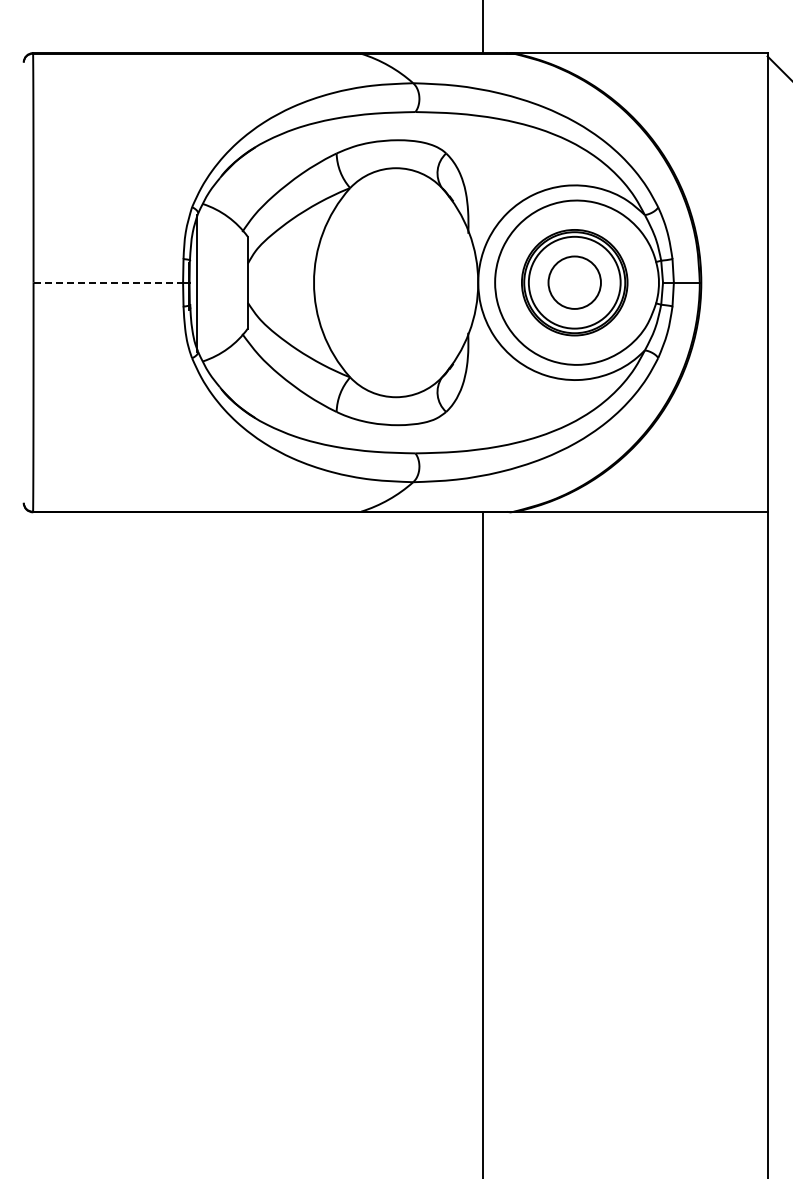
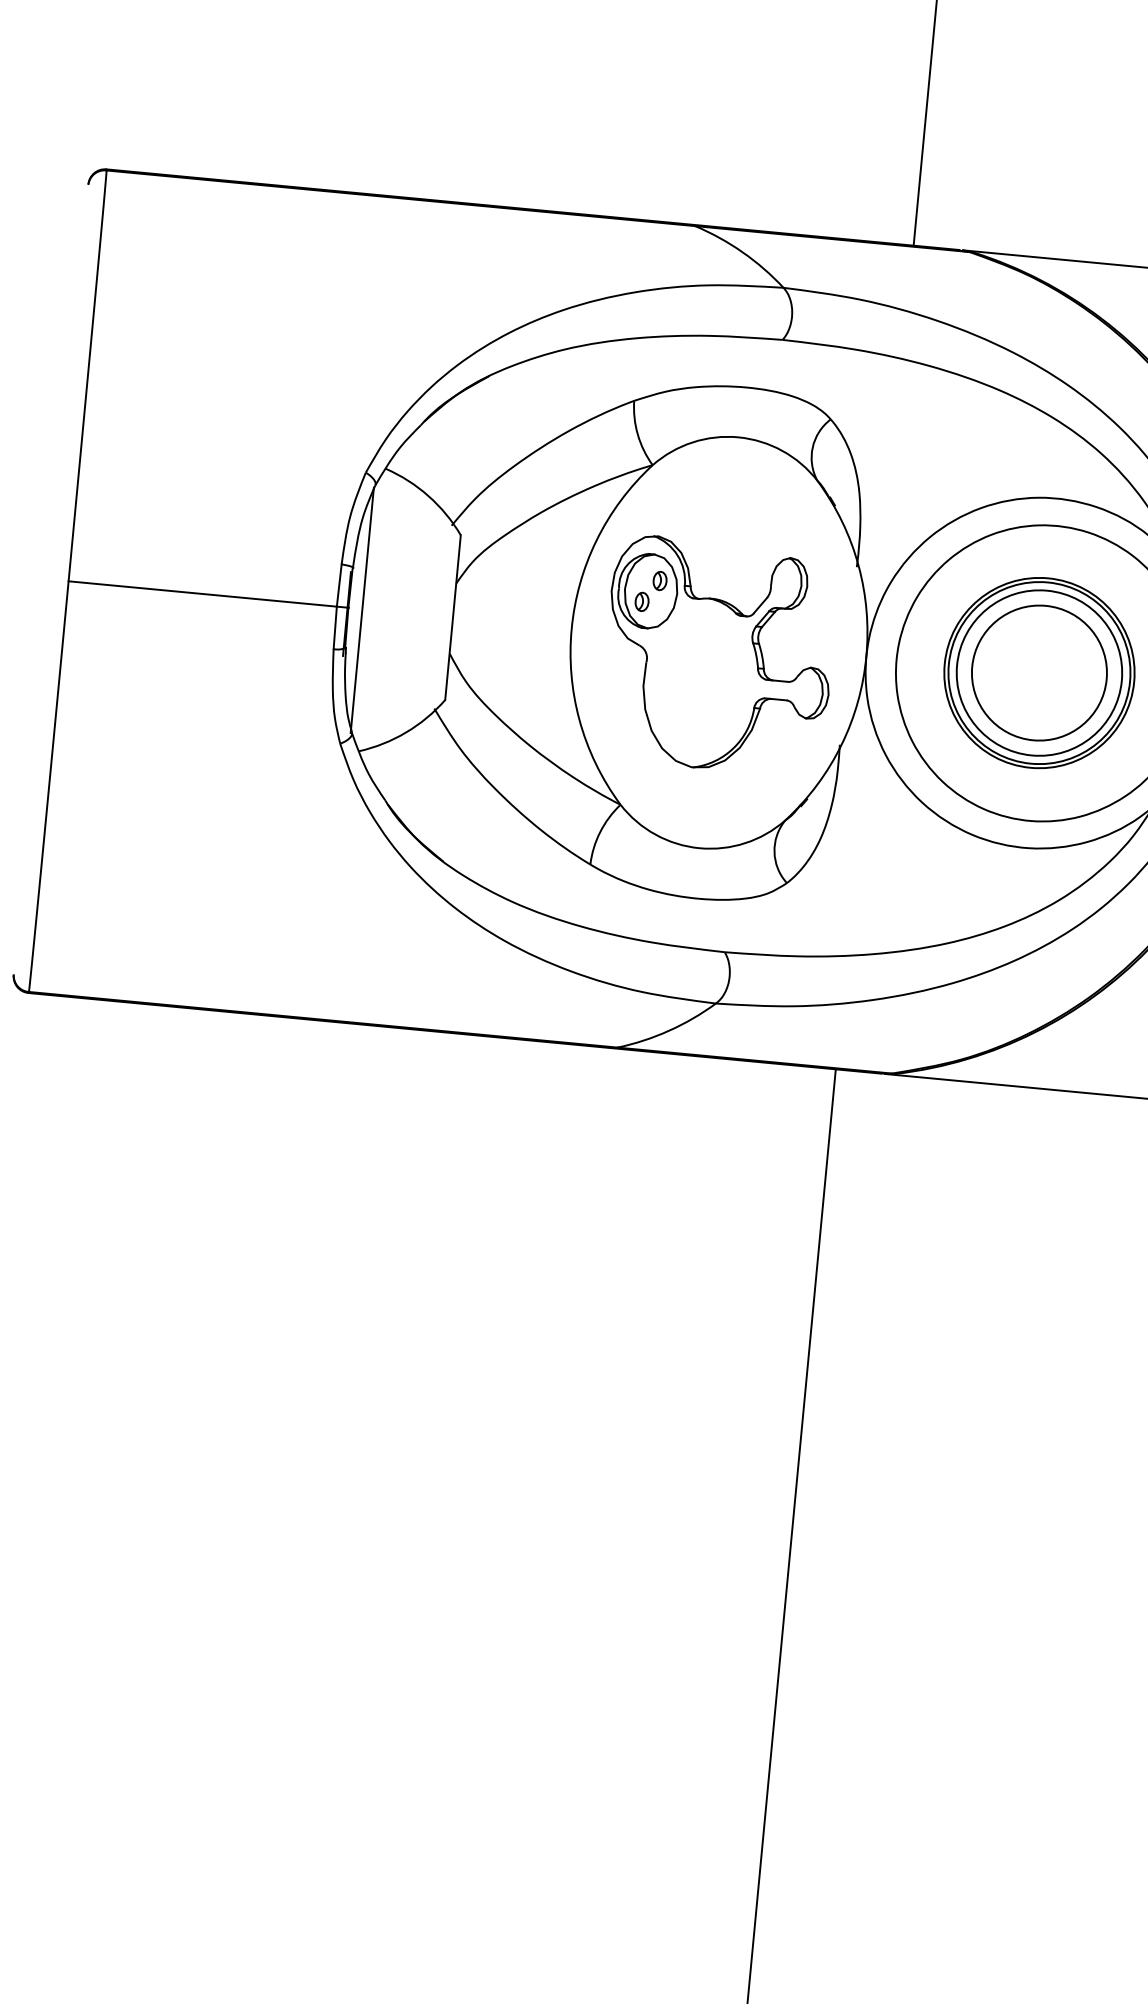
line: (108, 282) -> (203, 593), dashed -> solid
circle: (574, 282) -> (1039, 672), size x1.43
part: (396, 289) -> (718, 654), added

